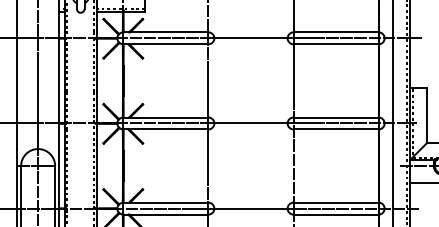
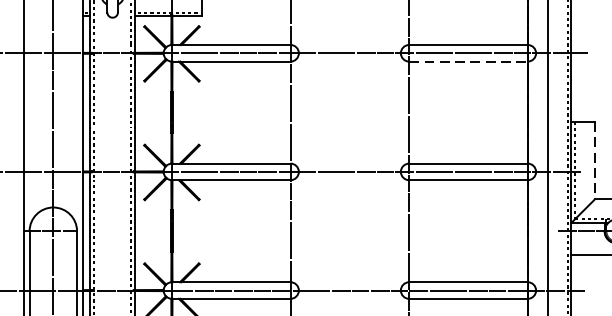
line: (336, 44) -> (468, 61), solid -> dashed
line: (427, 115) -> (595, 160), solid -> dashed

